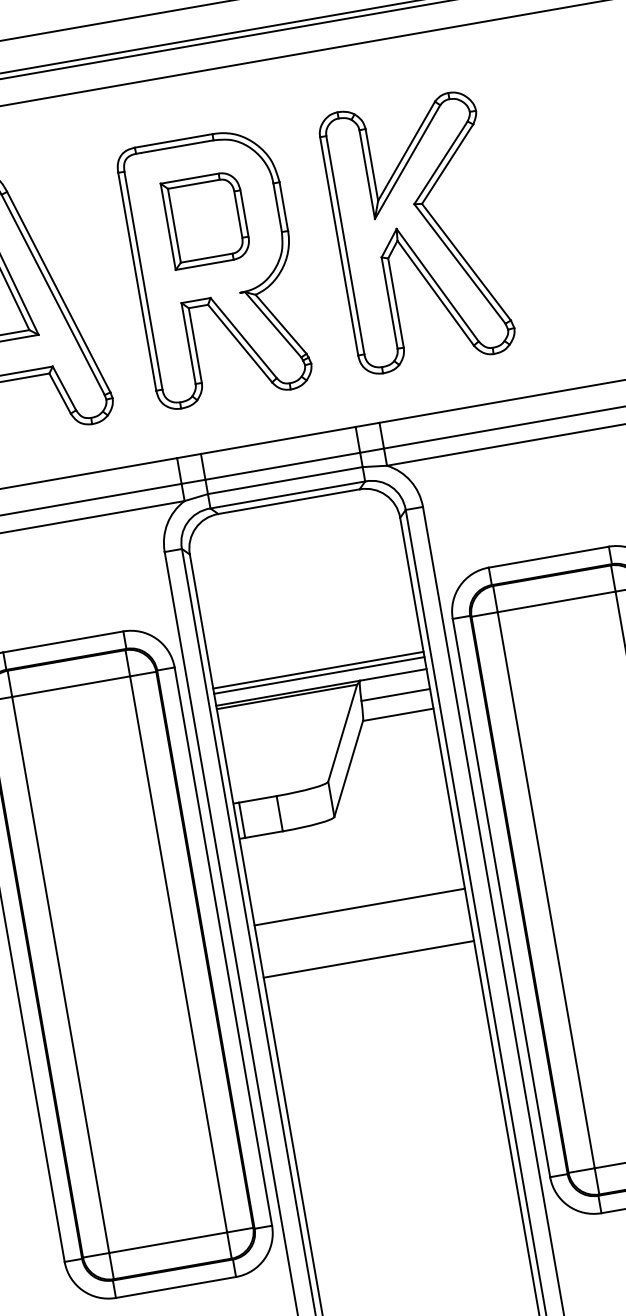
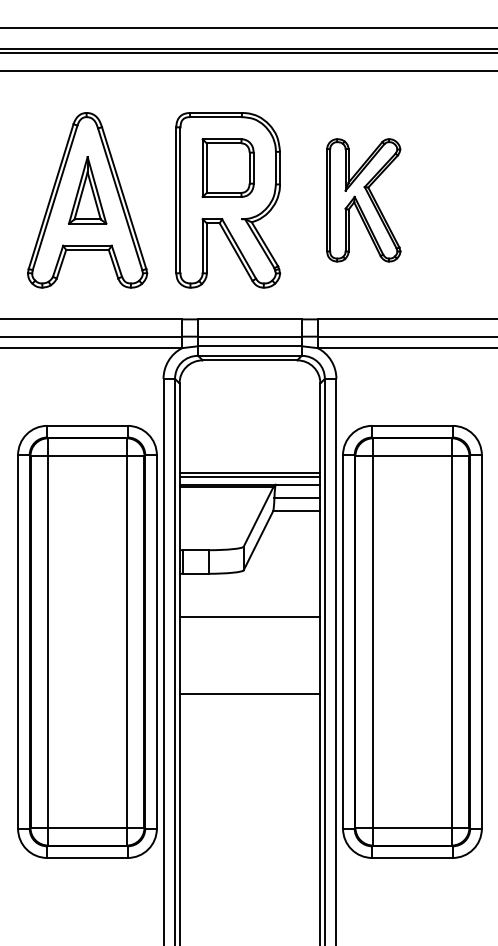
part: (416, 233) -> (363, 200), size x0.7
line: (359, 906) -> (249, 616), moved
line: (368, 959) -> (249, 693), moved

